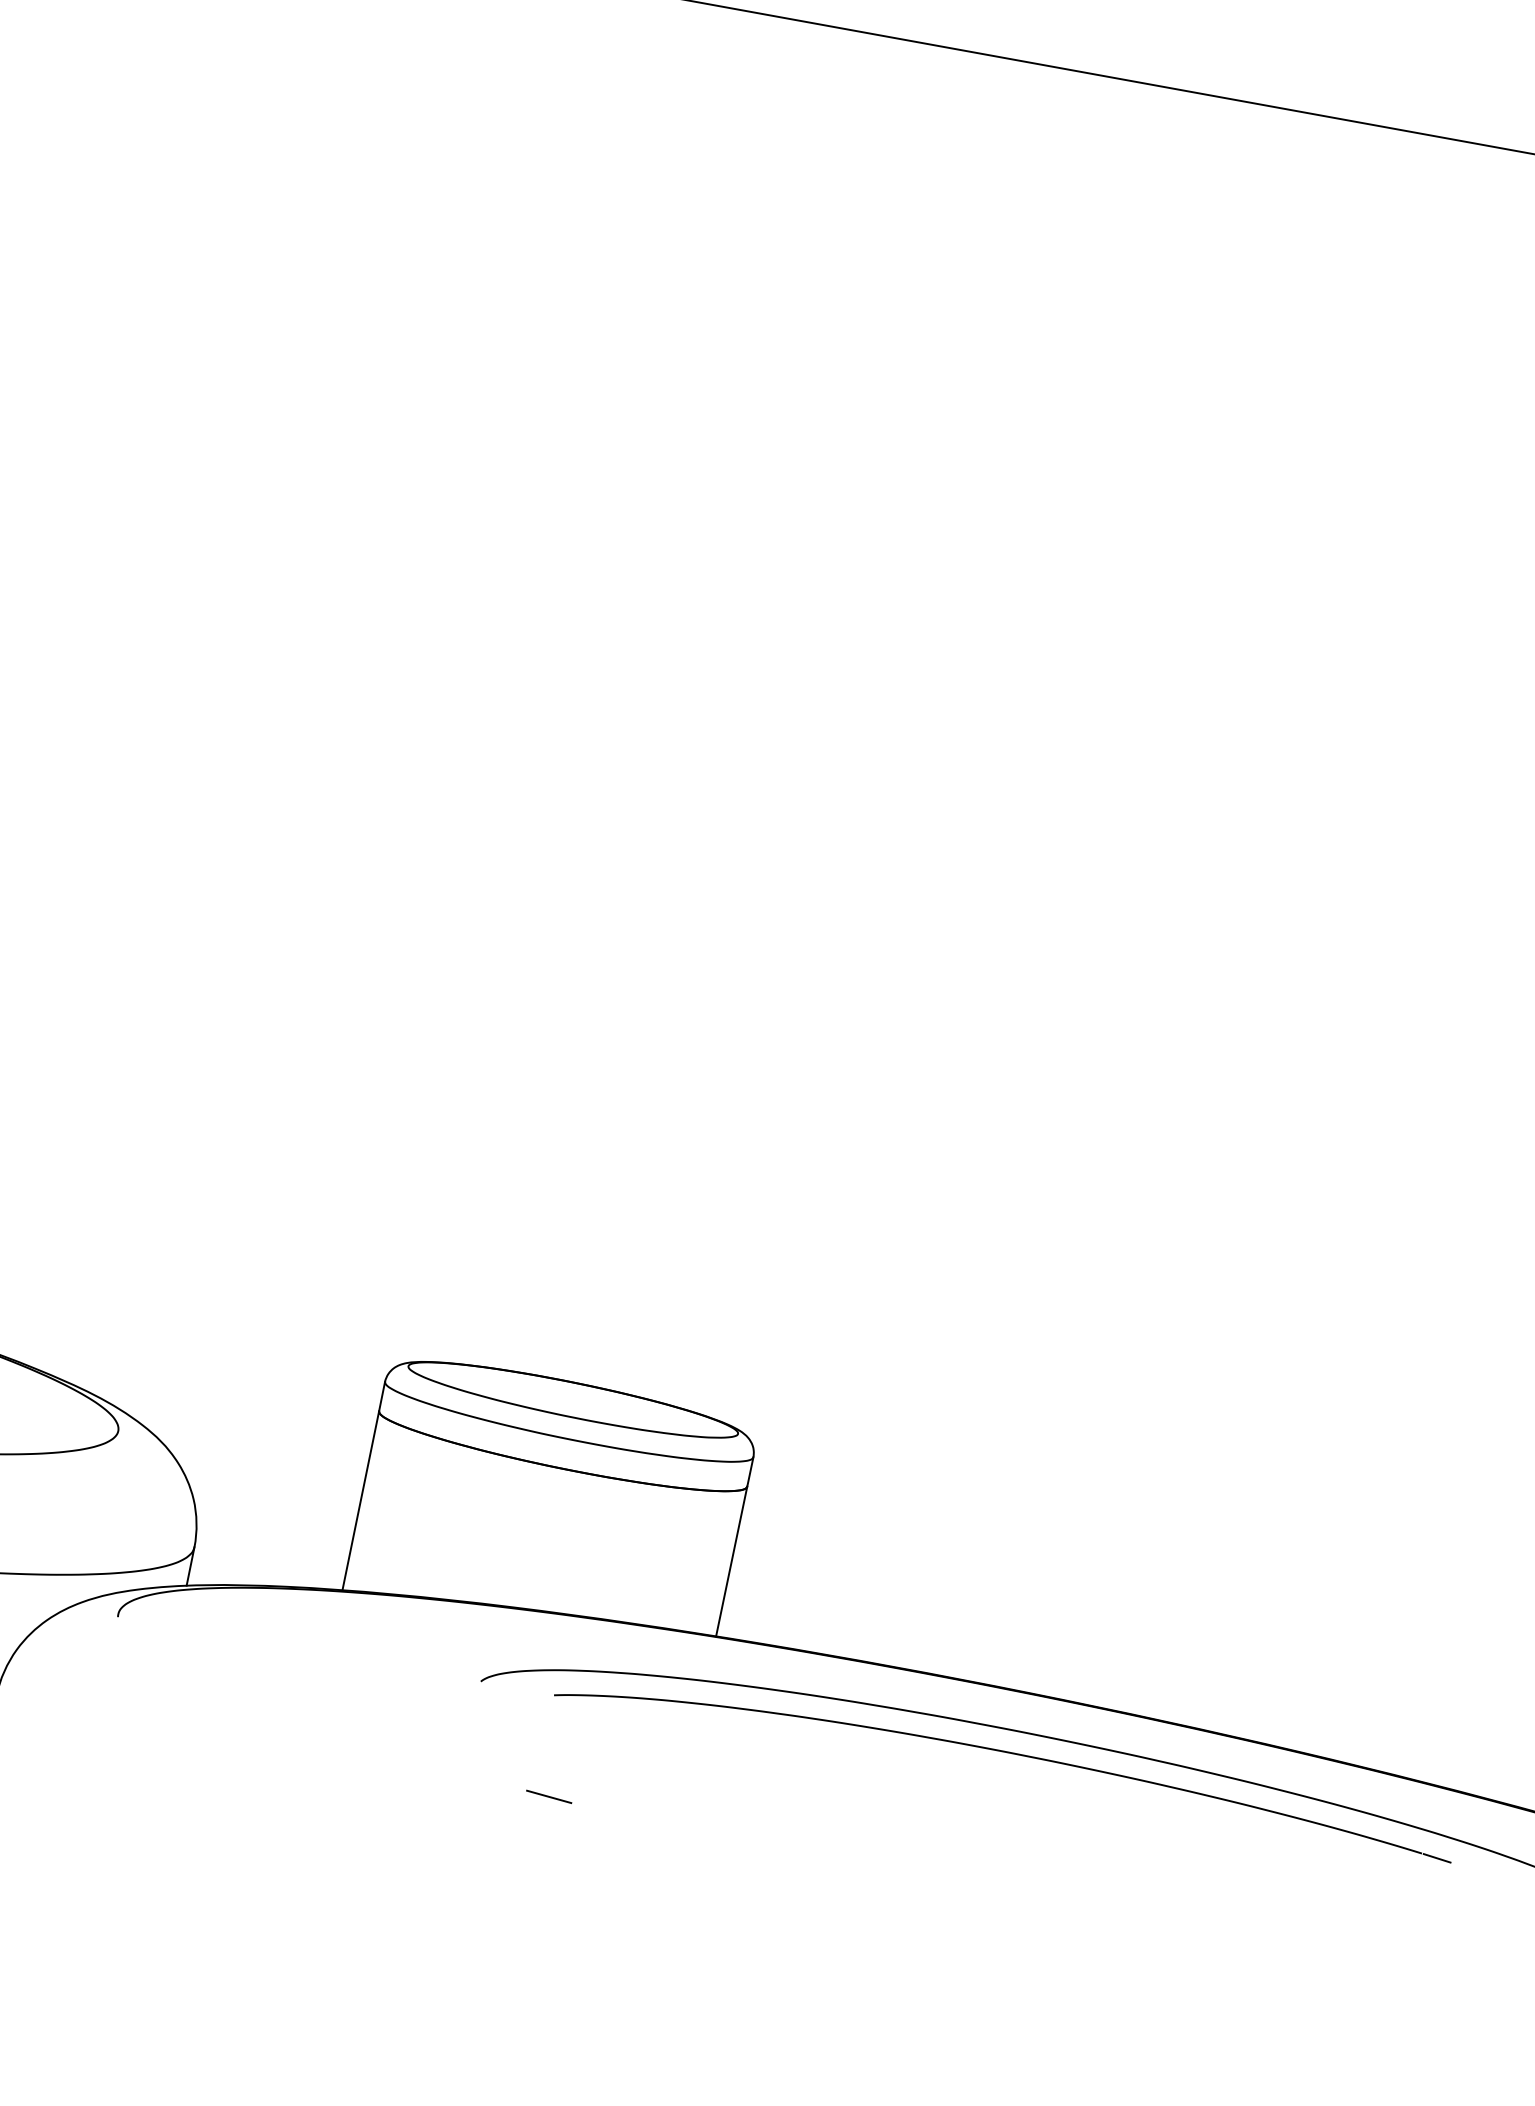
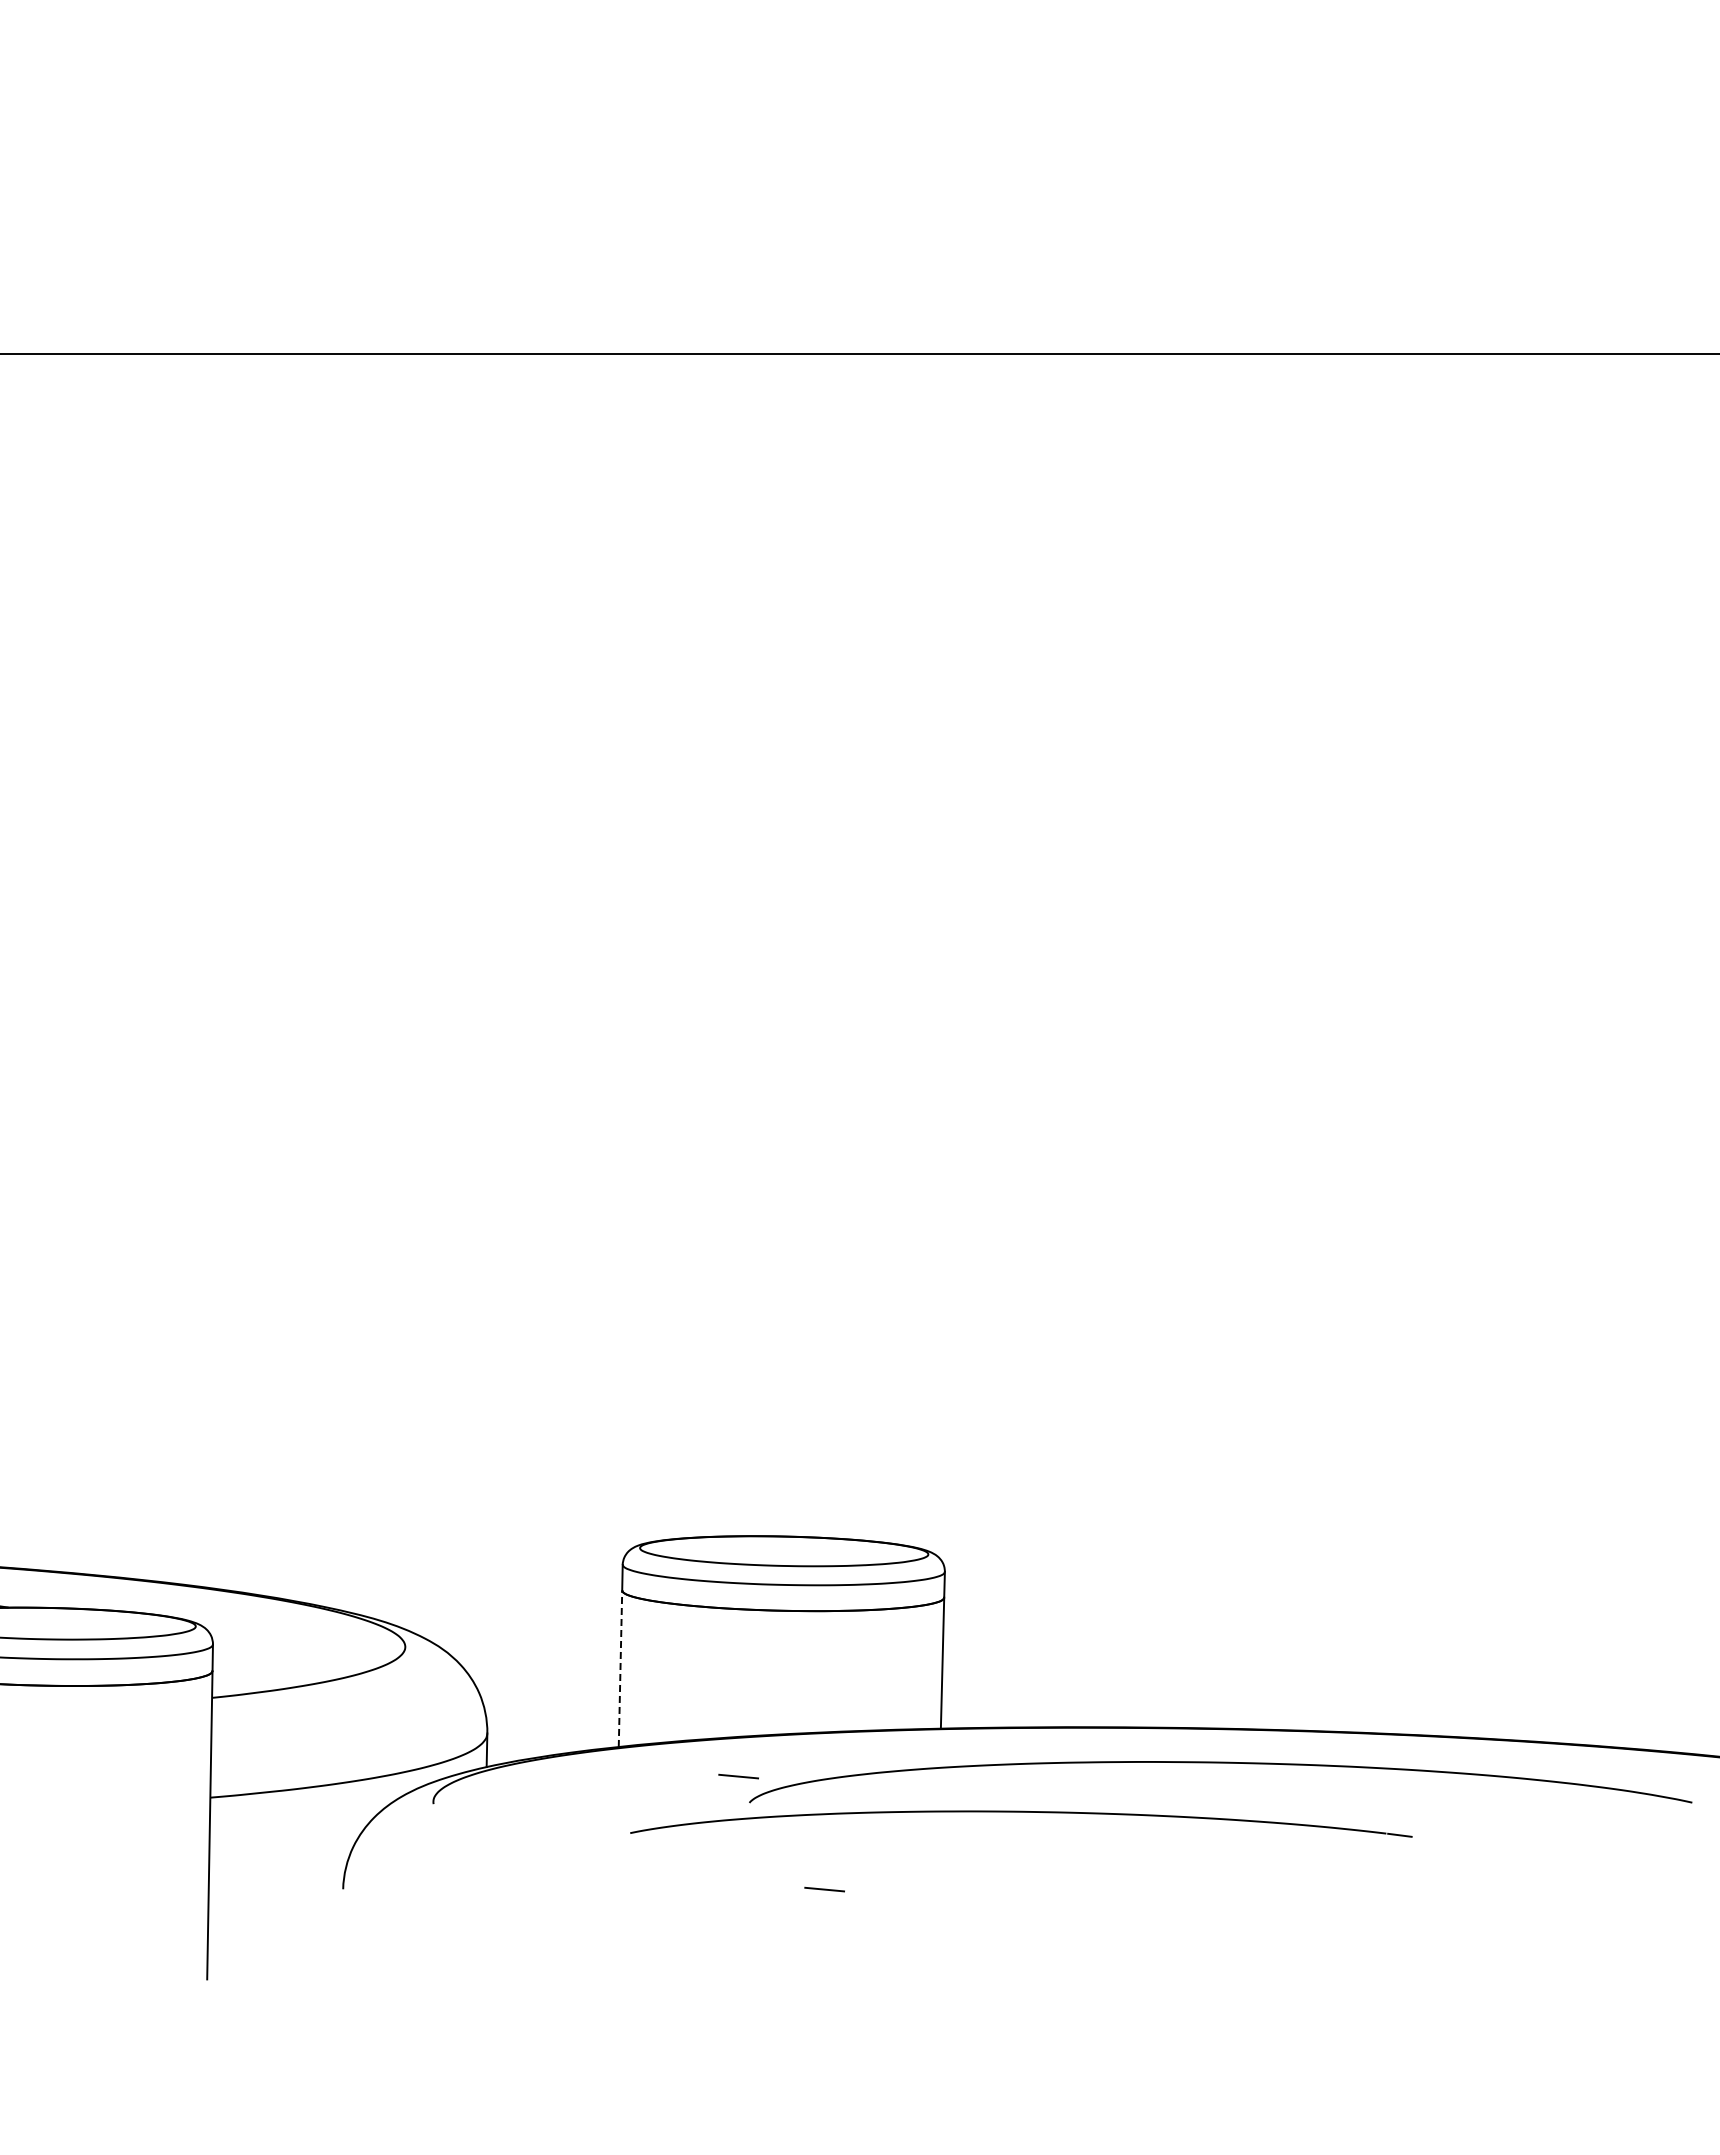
line: (360, 1500) -> (620, 1668), solid -> dashed
line: (473, 1649) -> (738, 1776), added
part: (1007, 1753) -> (1021, 1812), moved

